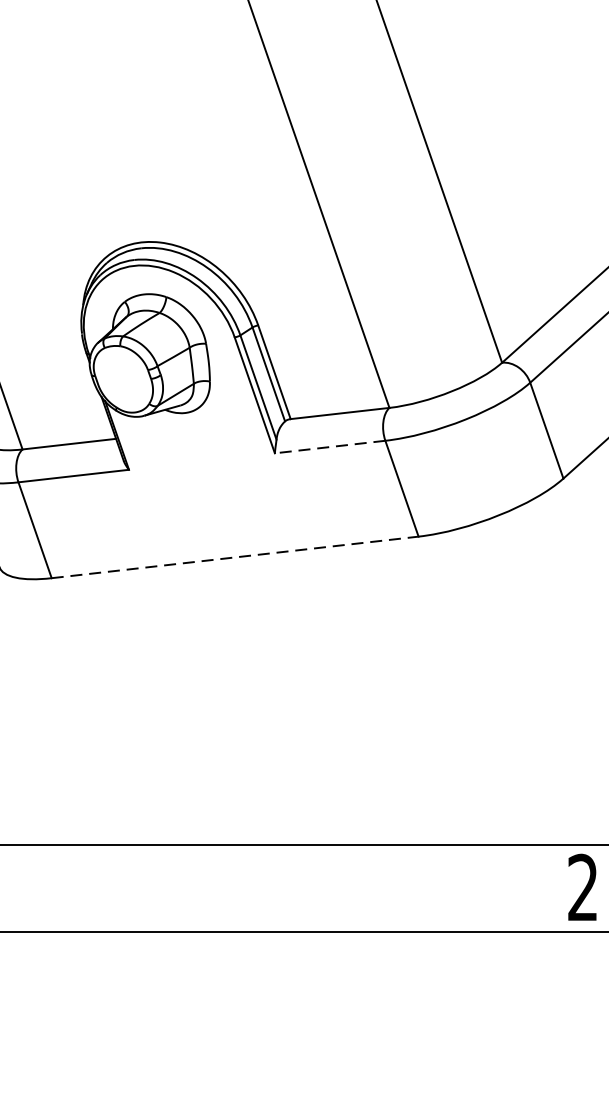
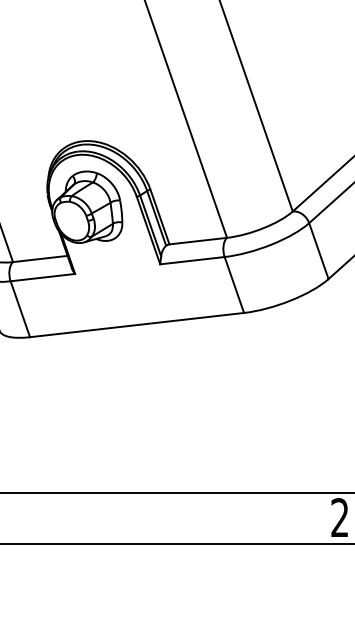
line: (328, 446) -> (191, 260), dashed -> solid
line: (235, 558) -> (137, 325), dashed -> solid

